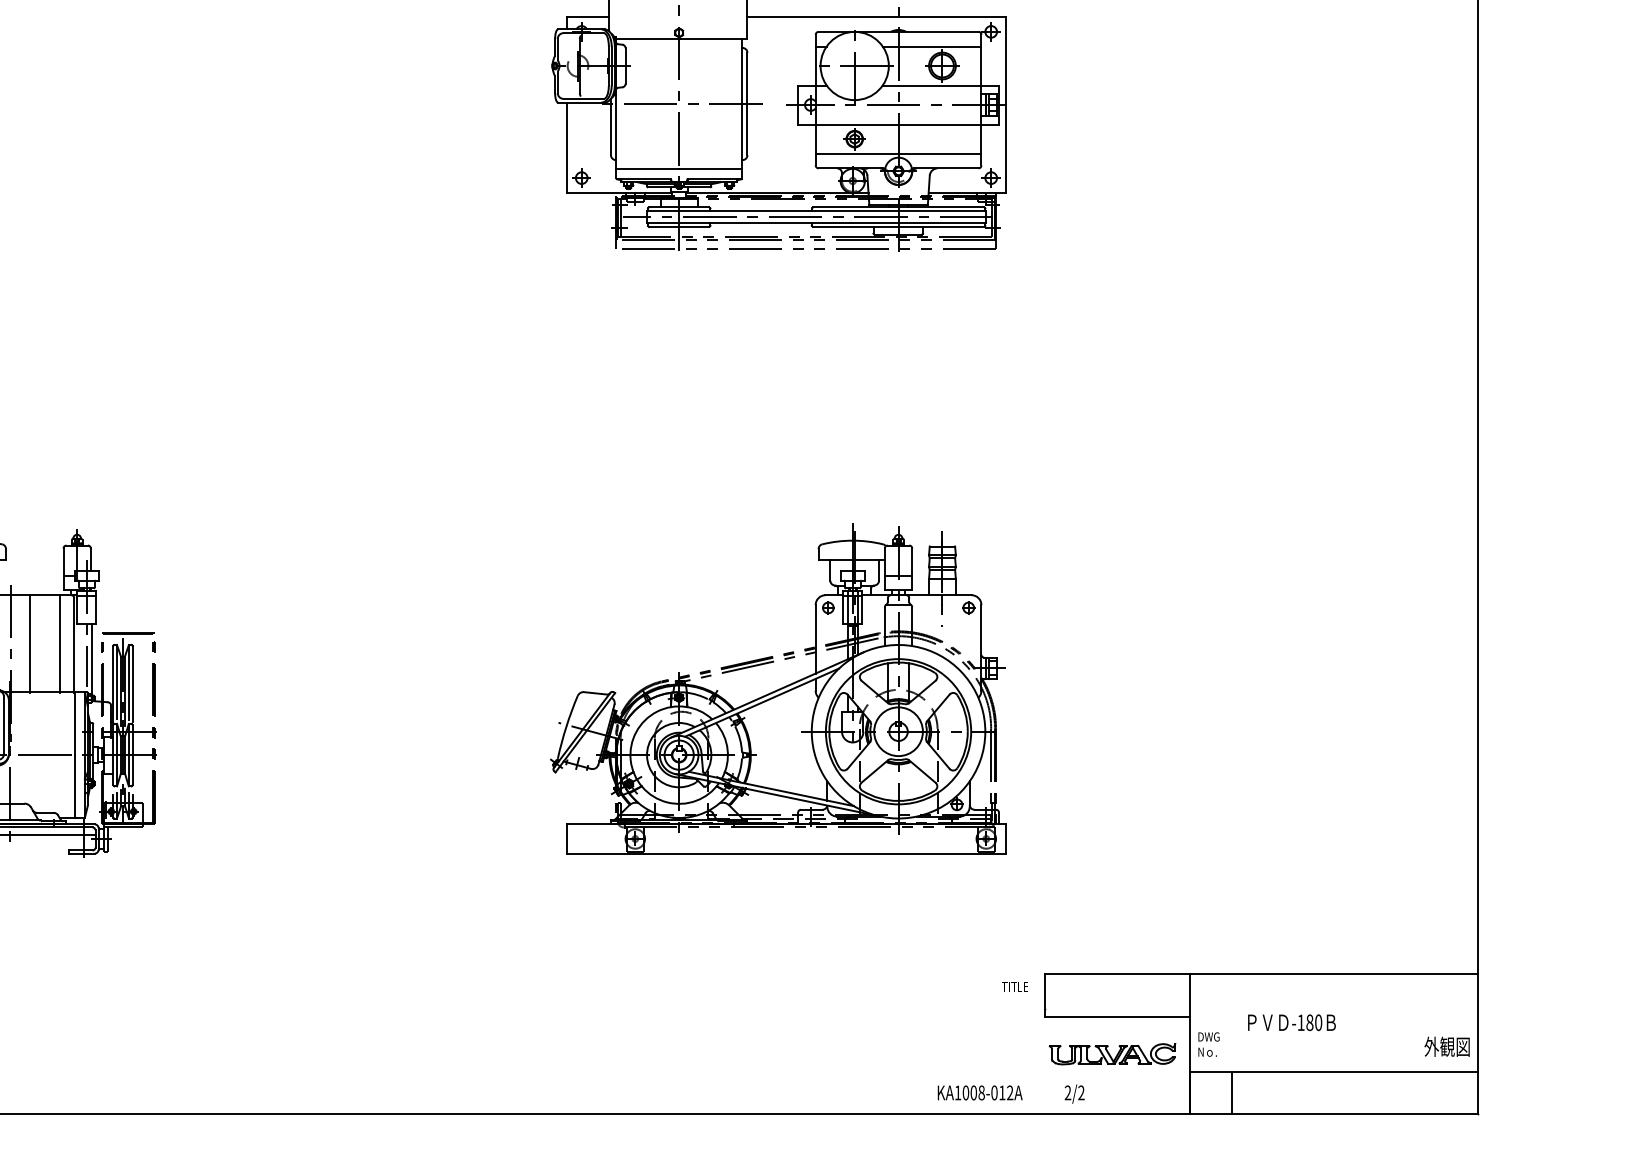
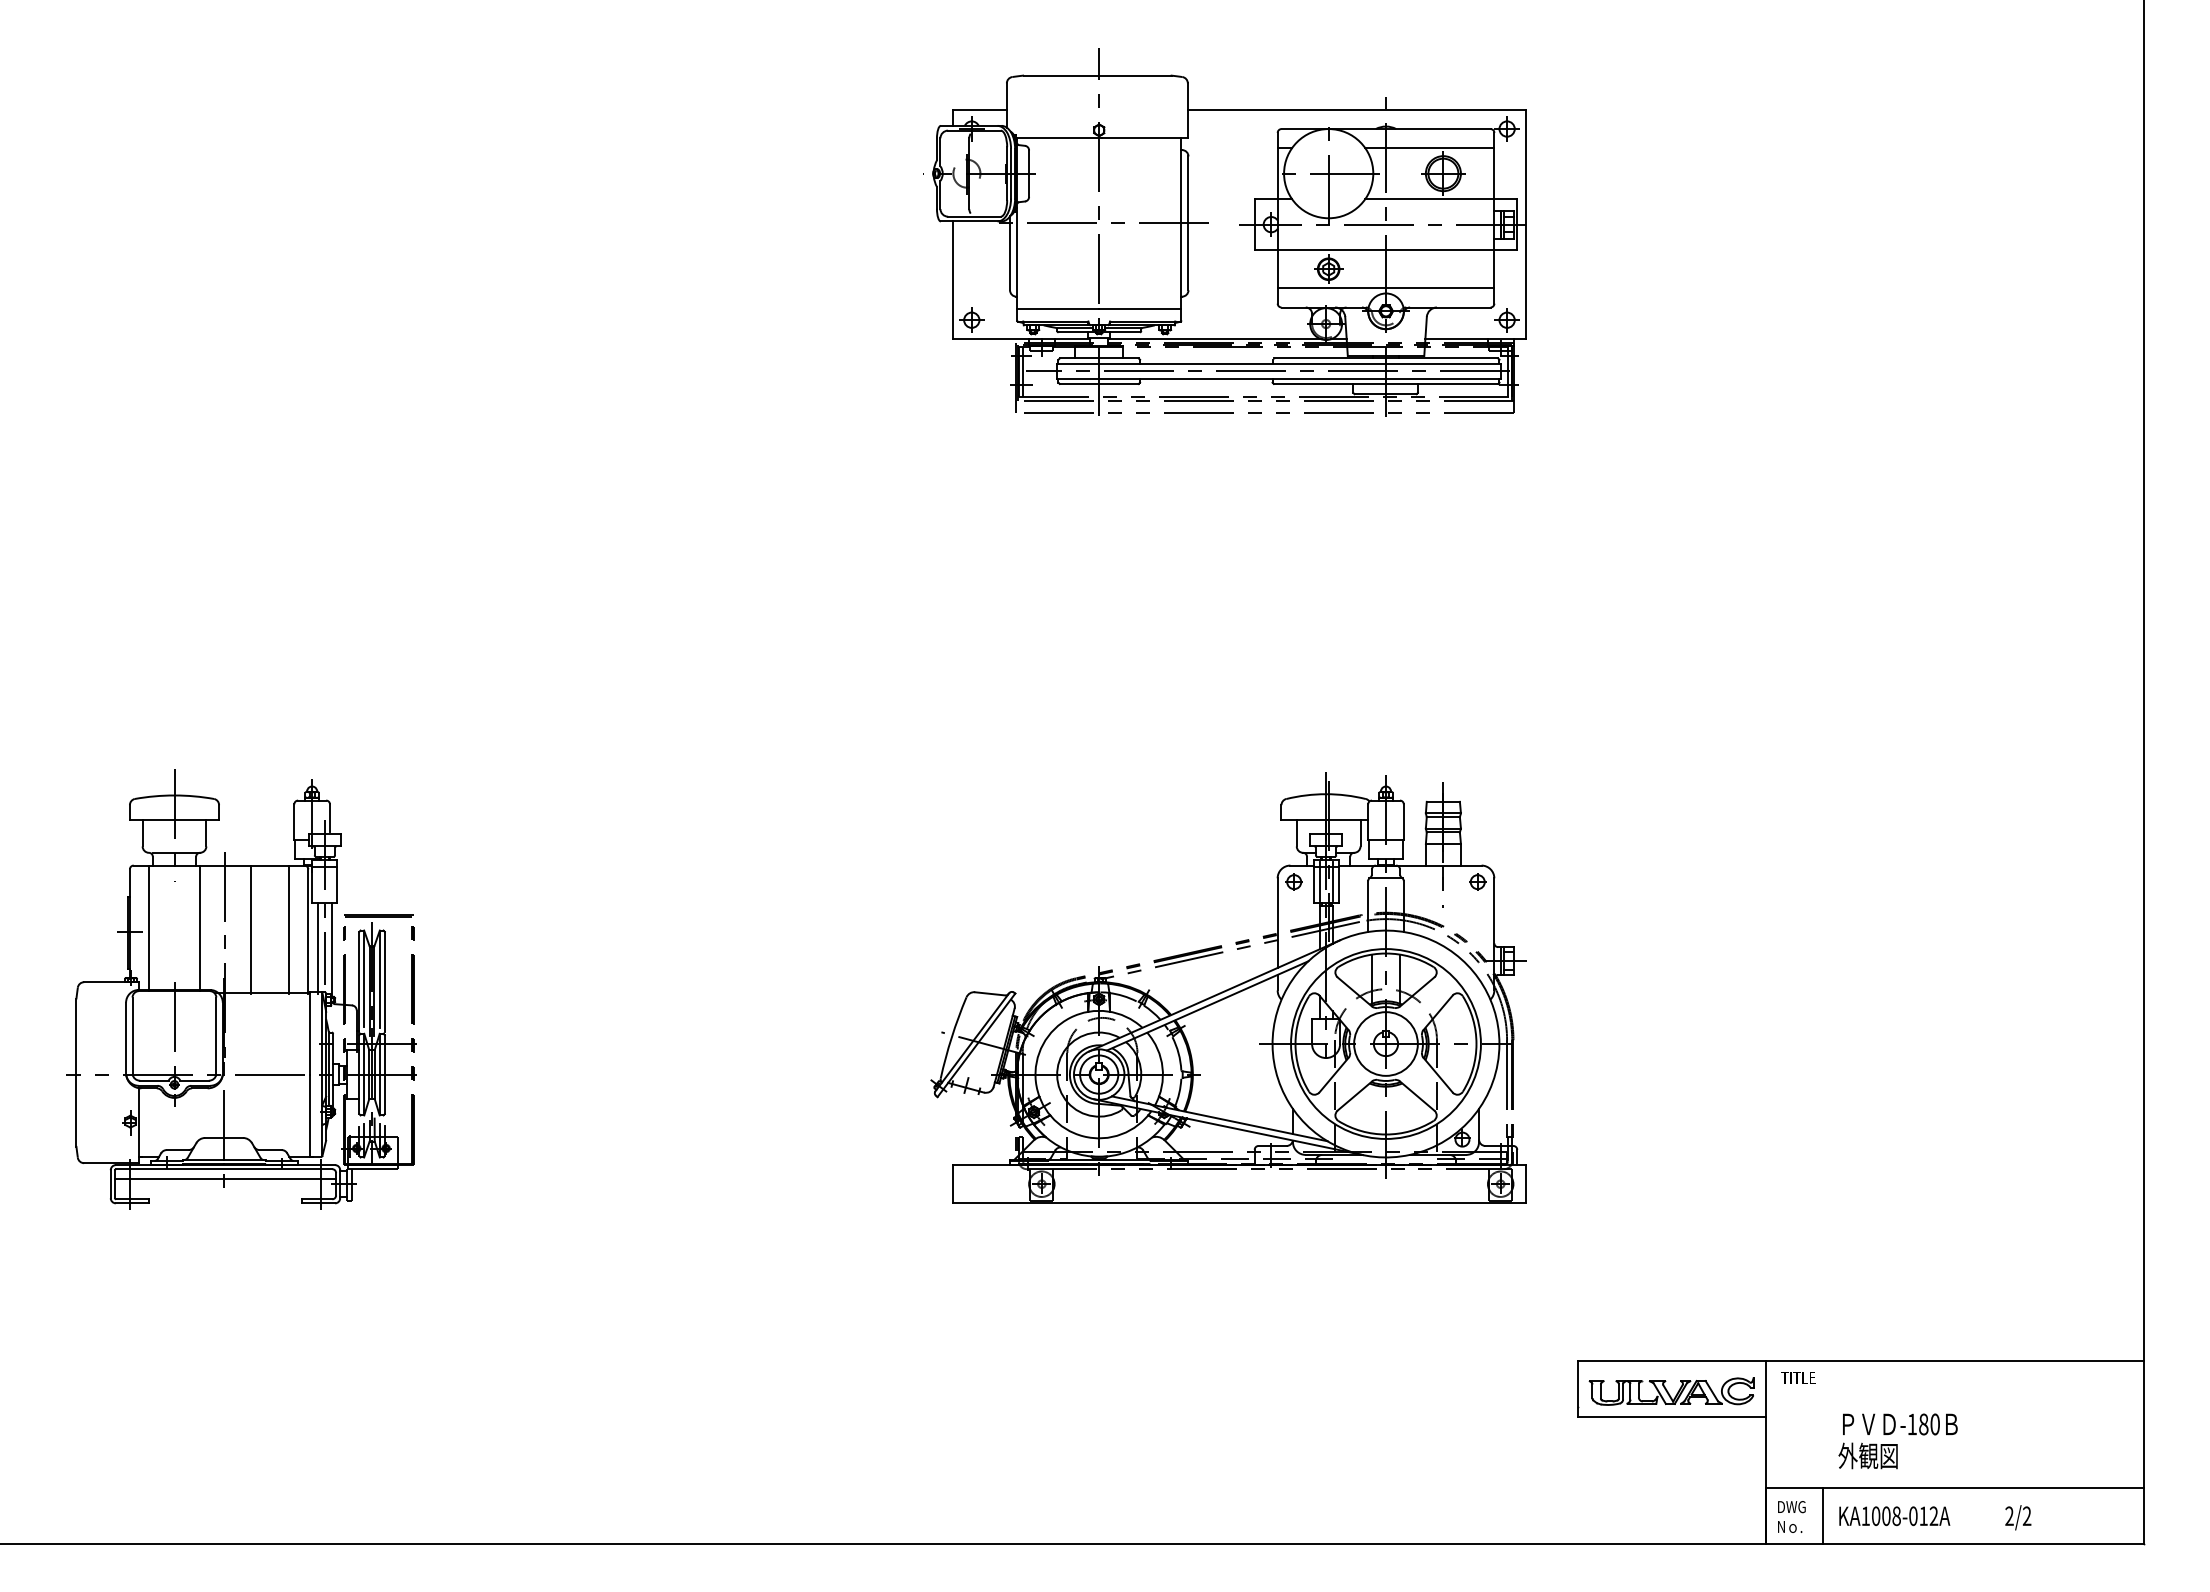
line: (81, 657) -> (317, 947), added
text: (1015, 986) -> (1798, 1377), moved
text: (1208, 1044) -> (1791, 1516), moved
text: (1446, 1046) -> (1867, 1455), moved
part: (1112, 1054) -> (1671, 1391), moved
text: (1011, 1093) -> (1935, 1517), moved

